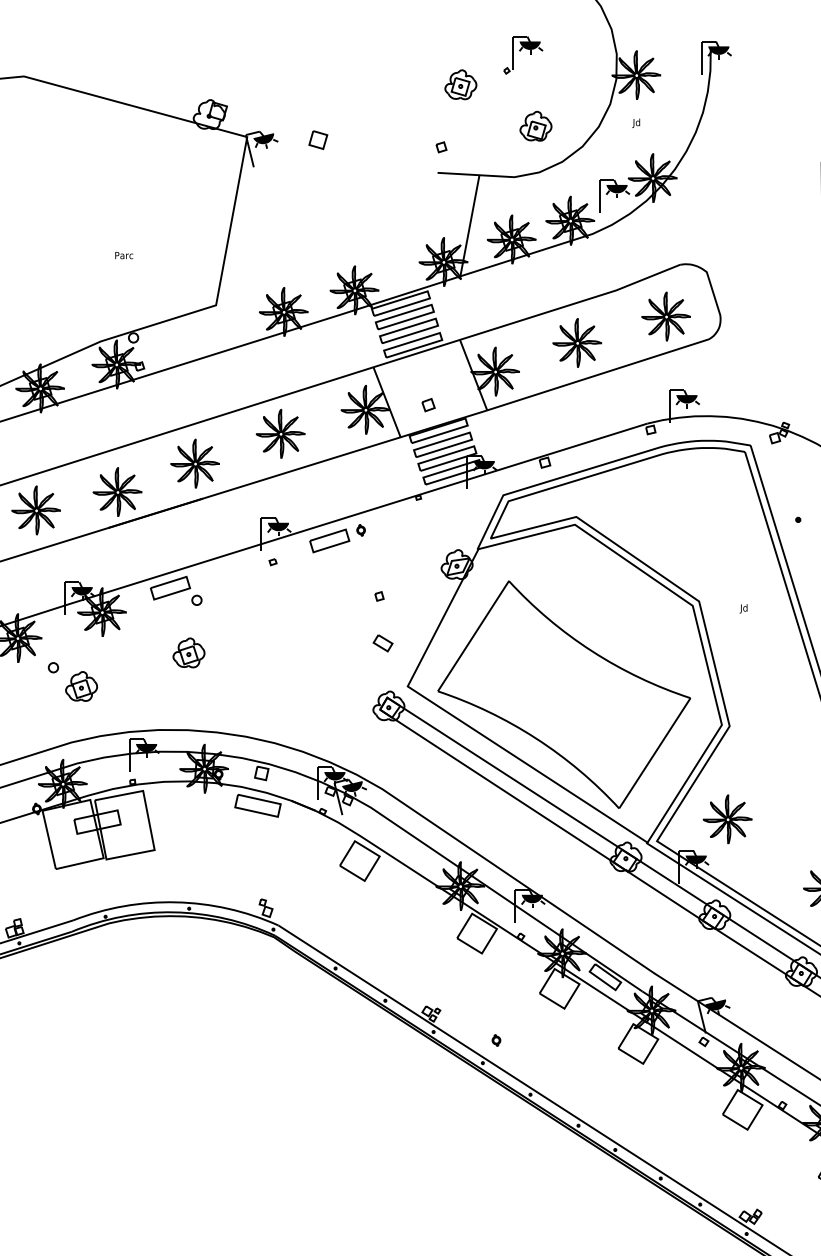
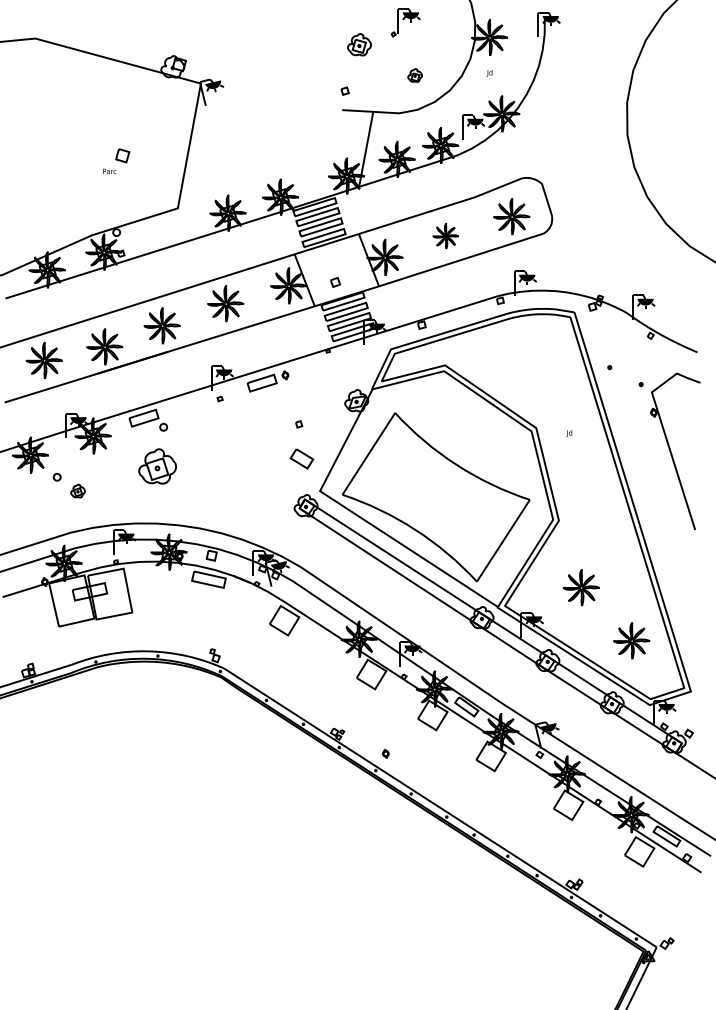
part: (535, 126) -> (414, 75), size x0.6
part: (318, 139) -> (122, 155), moved
part: (576, 341) -> (445, 235), size x0.7
part: (382, 643) -> (301, 459), size x1.6
part: (188, 651) -> (157, 465), size x1.6
part: (80, 685) -> (77, 490), size x0.6
part: (726, 818) -> (580, 587), moved

